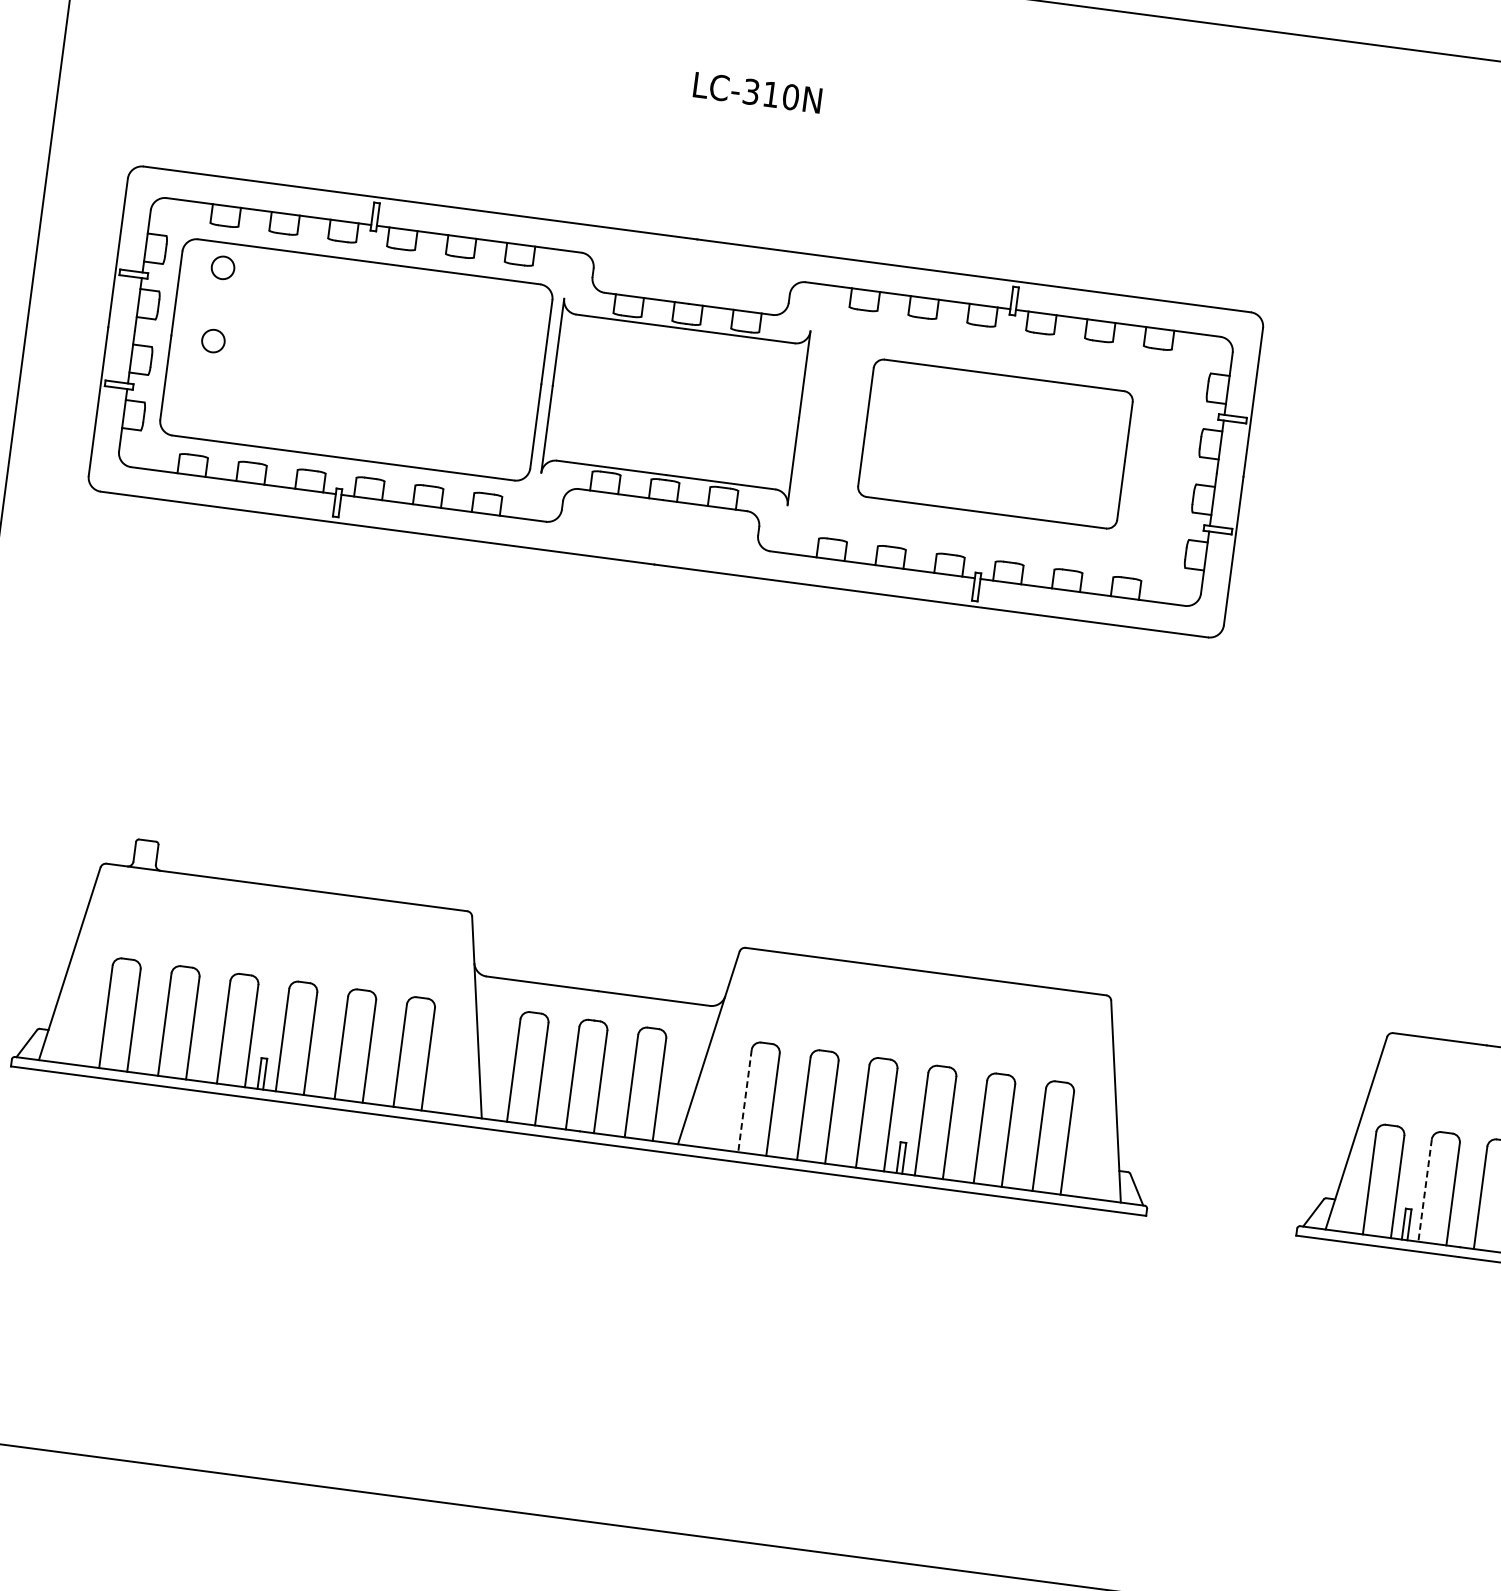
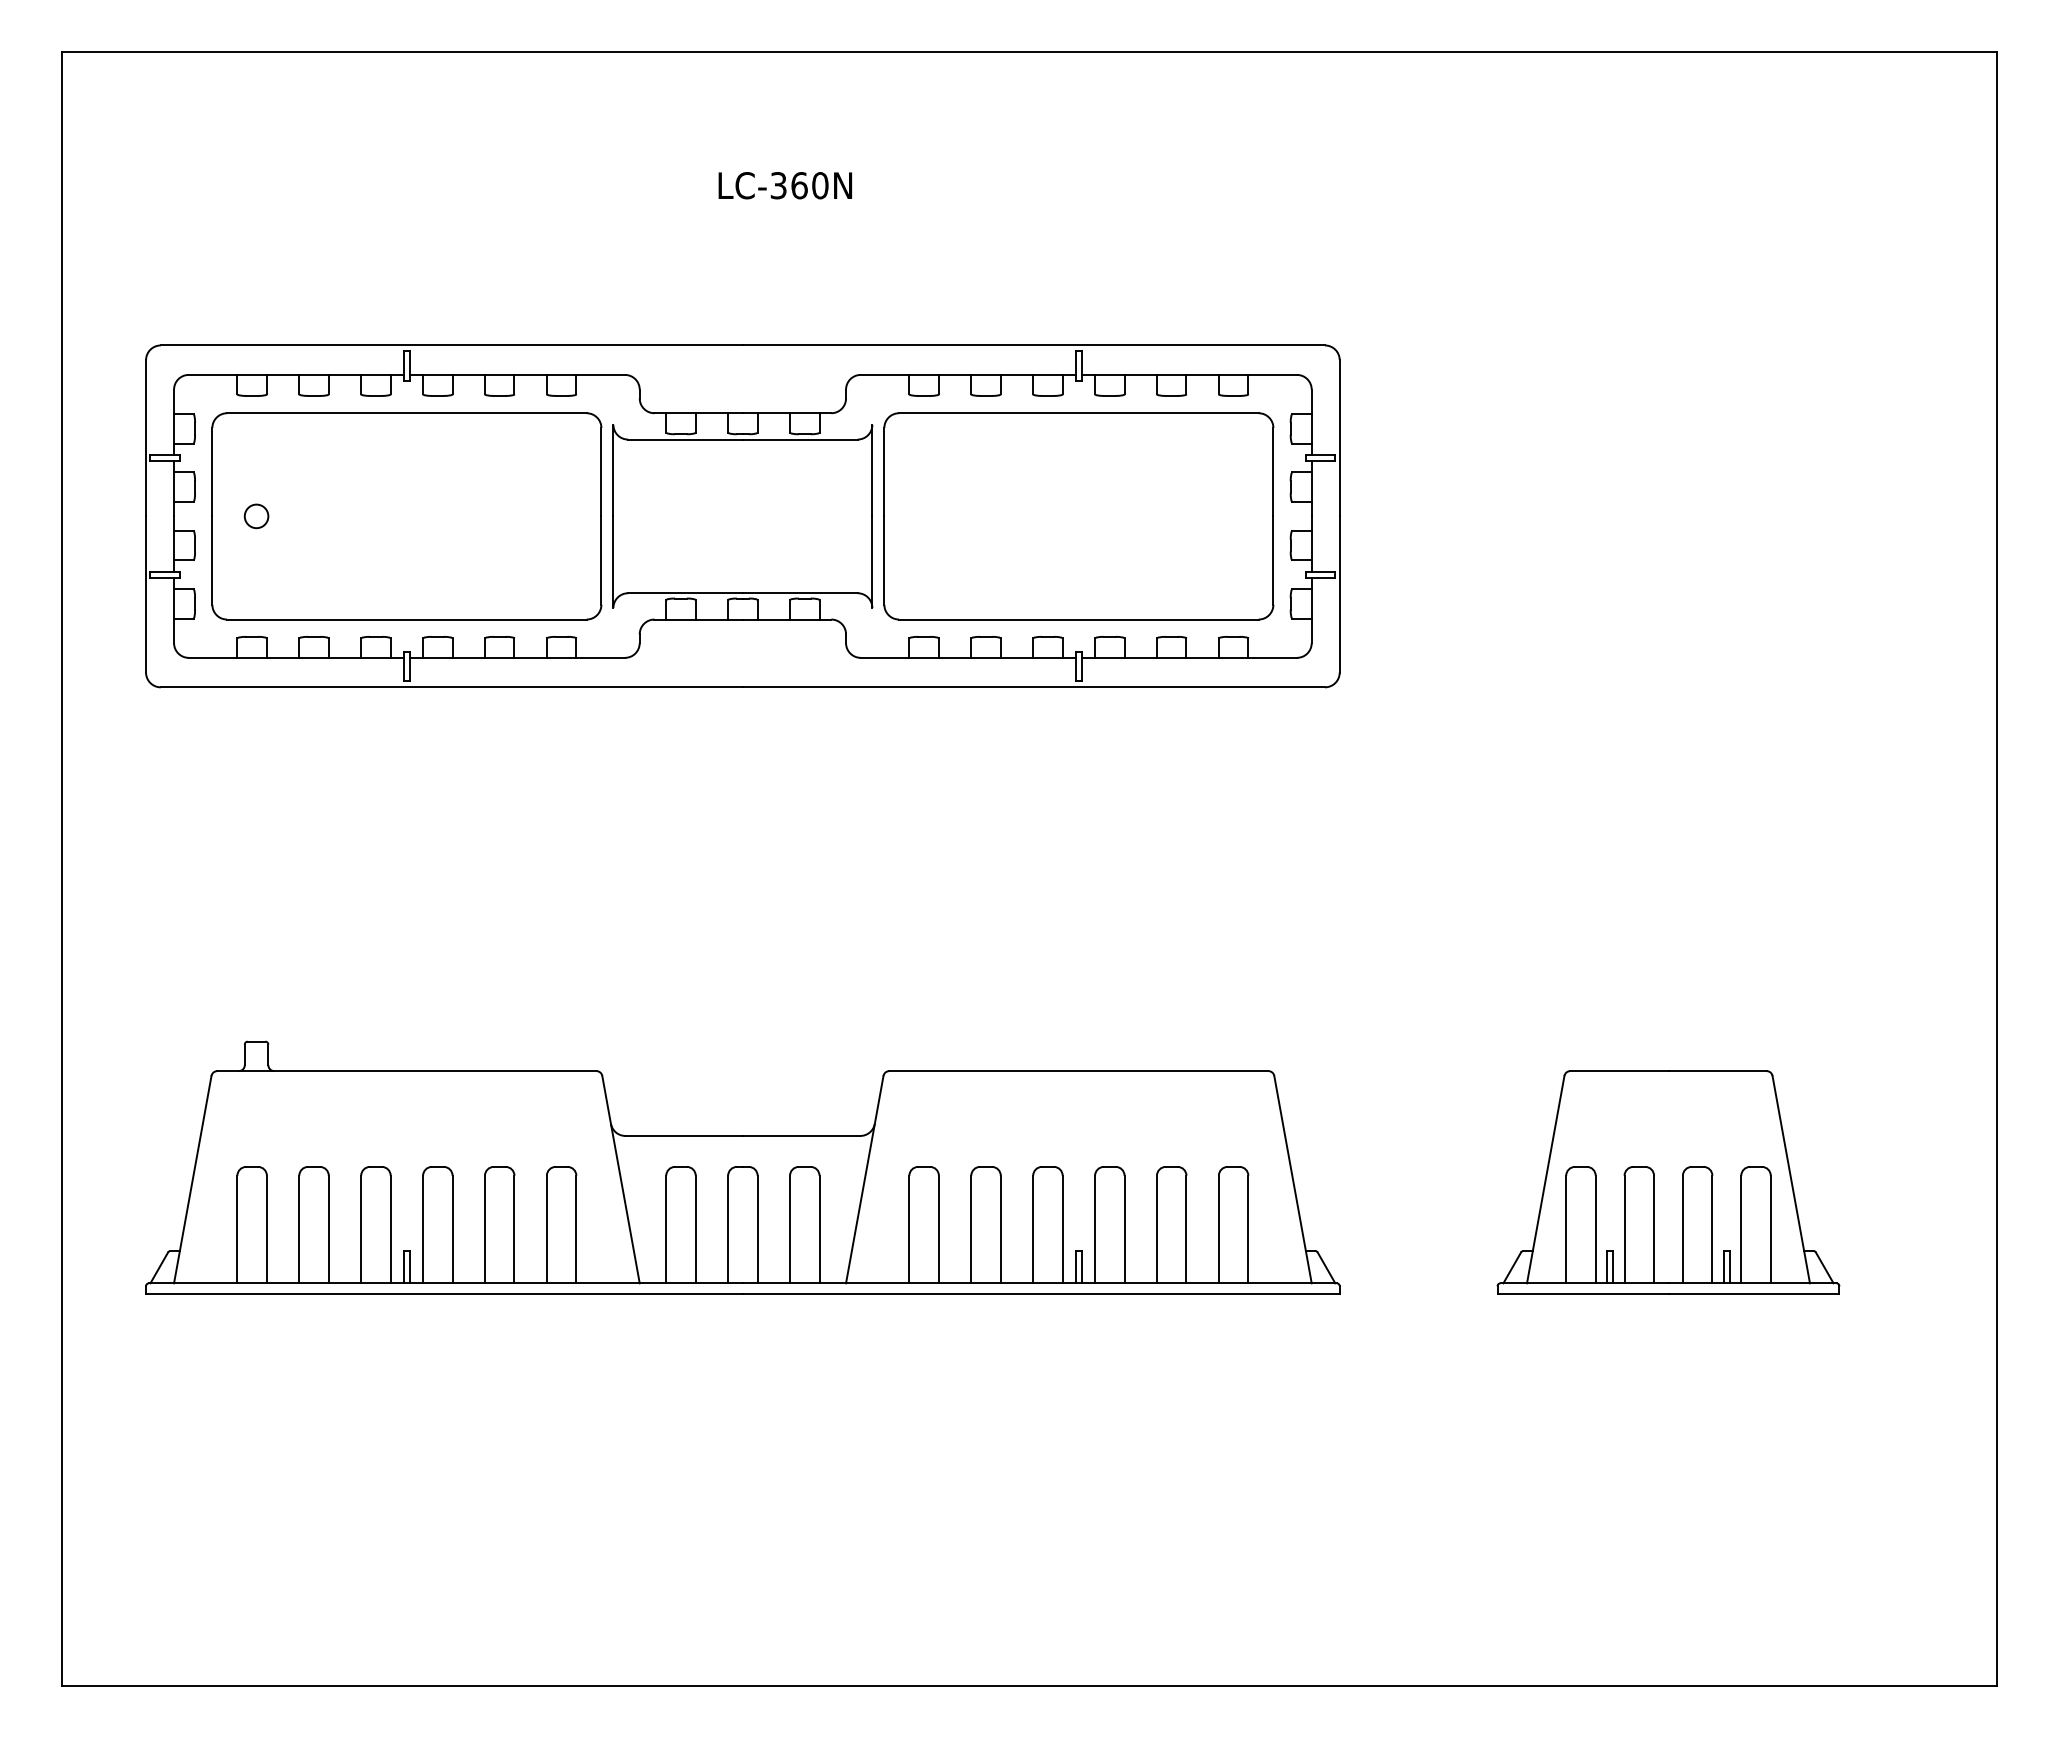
text: (771, 94) -> (799, 185), LC-310N -> LC-360N
circle: (222, 267) -> (256, 439), removed
part: (995, 444) -> (1078, 516), size x1.43
line: (745, 1101) -> (909, 1229), dashed -> solid
line: (1425, 1190) -> (1624, 1229), dashed -> solid

